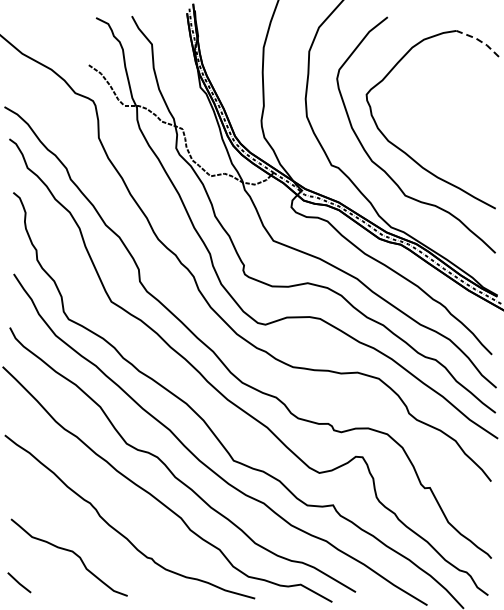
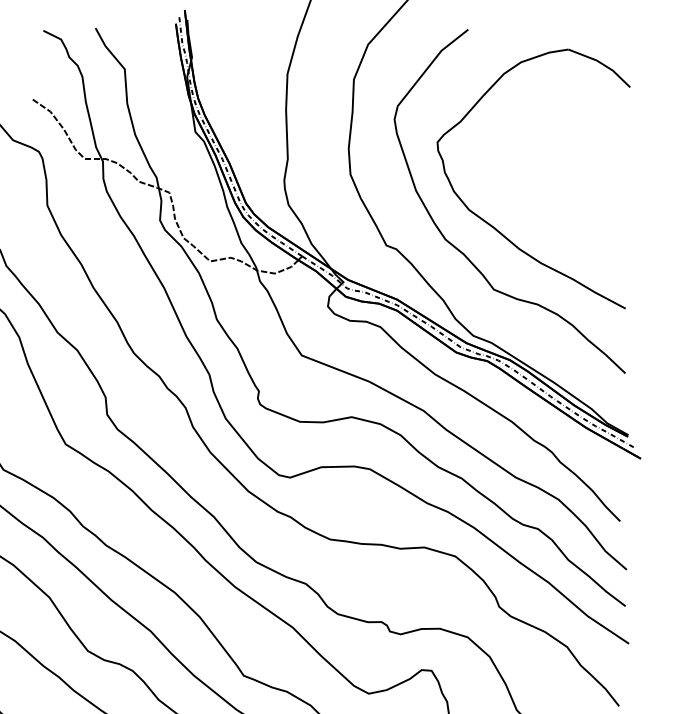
line: (479, 40) -> (601, 63), dashed -> solid

